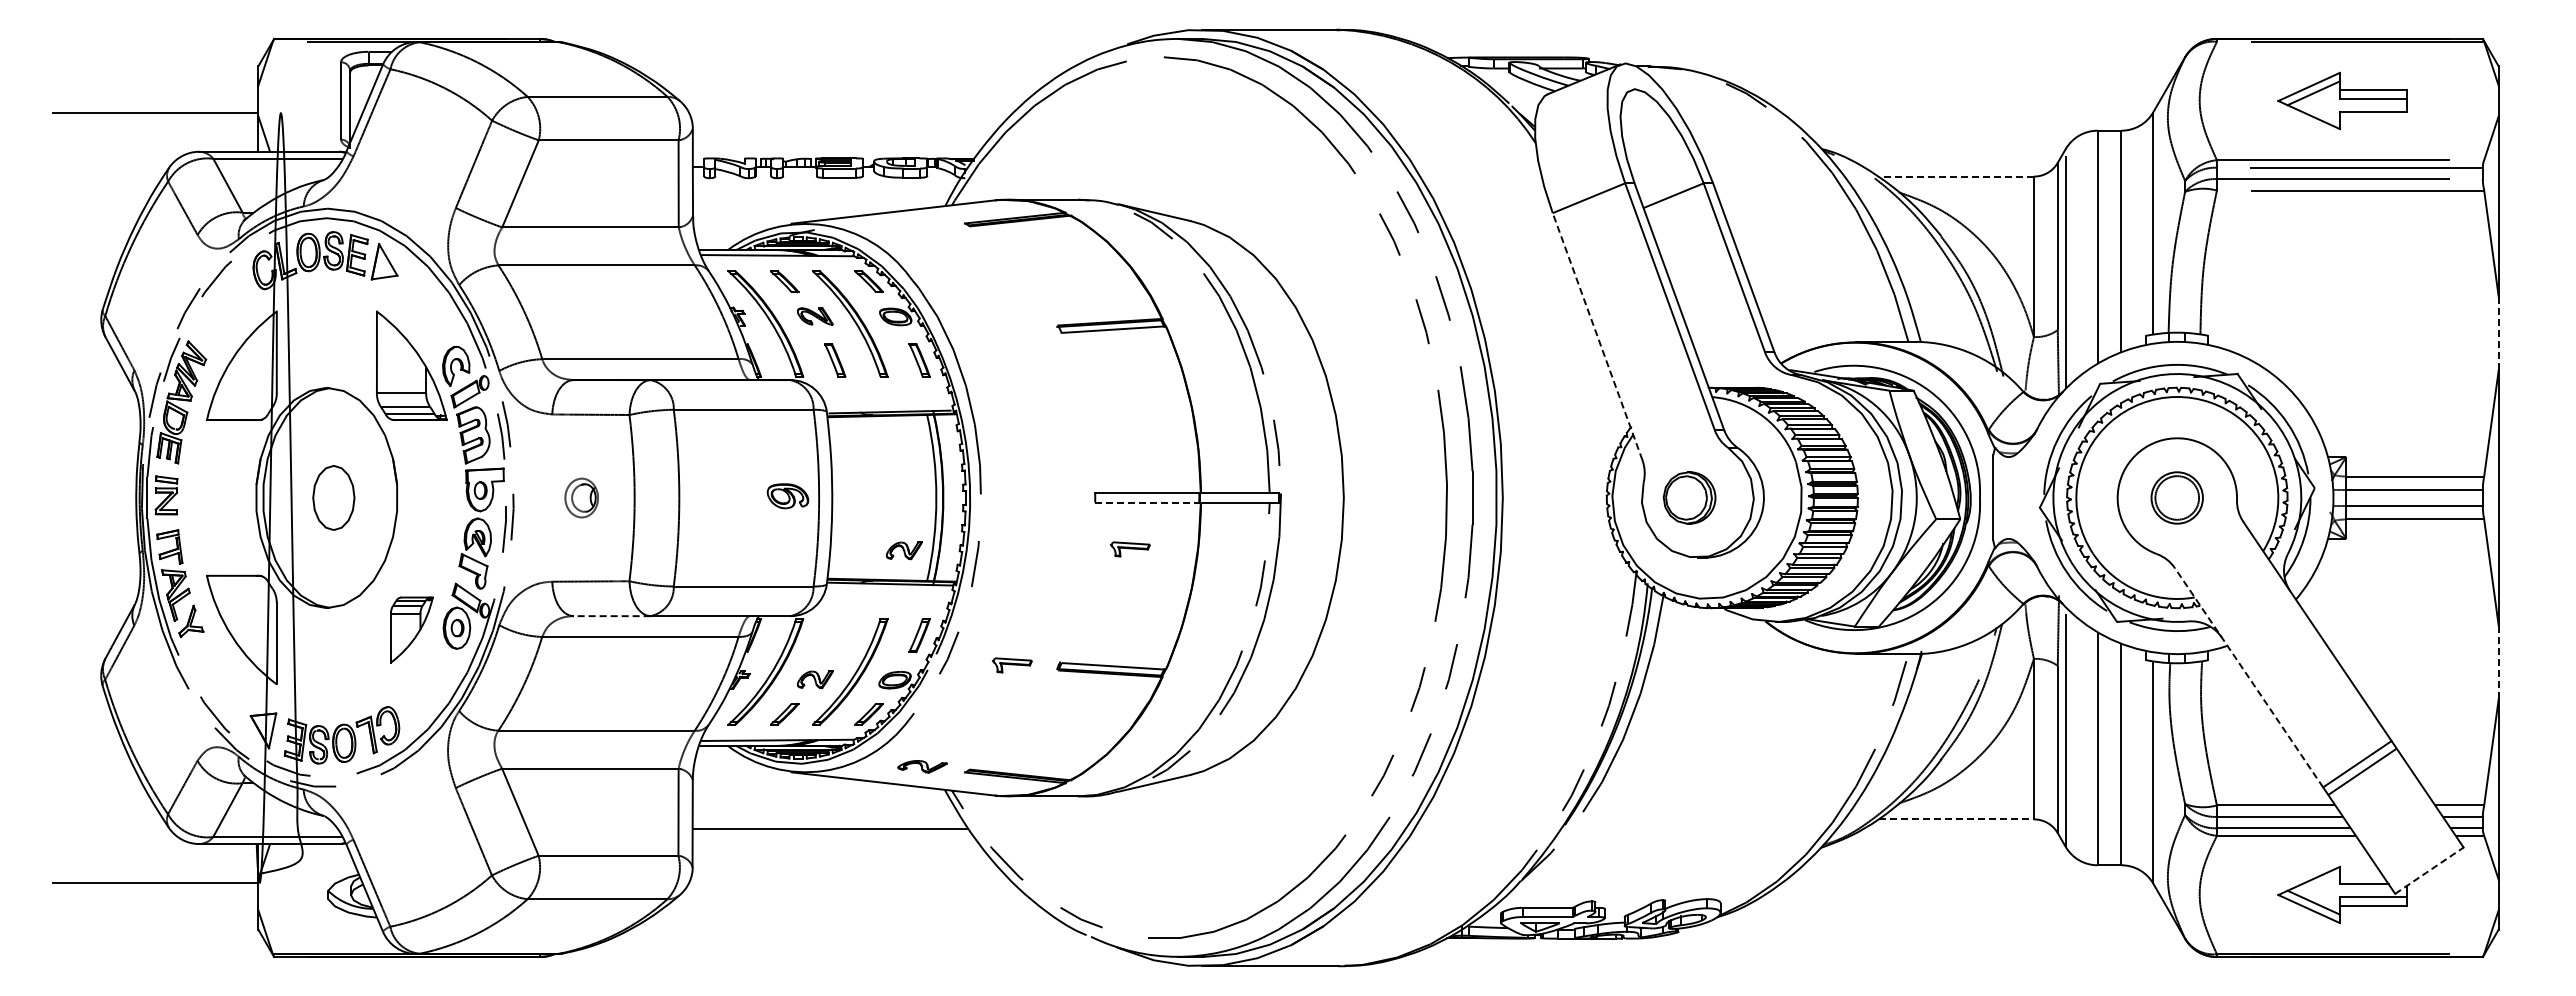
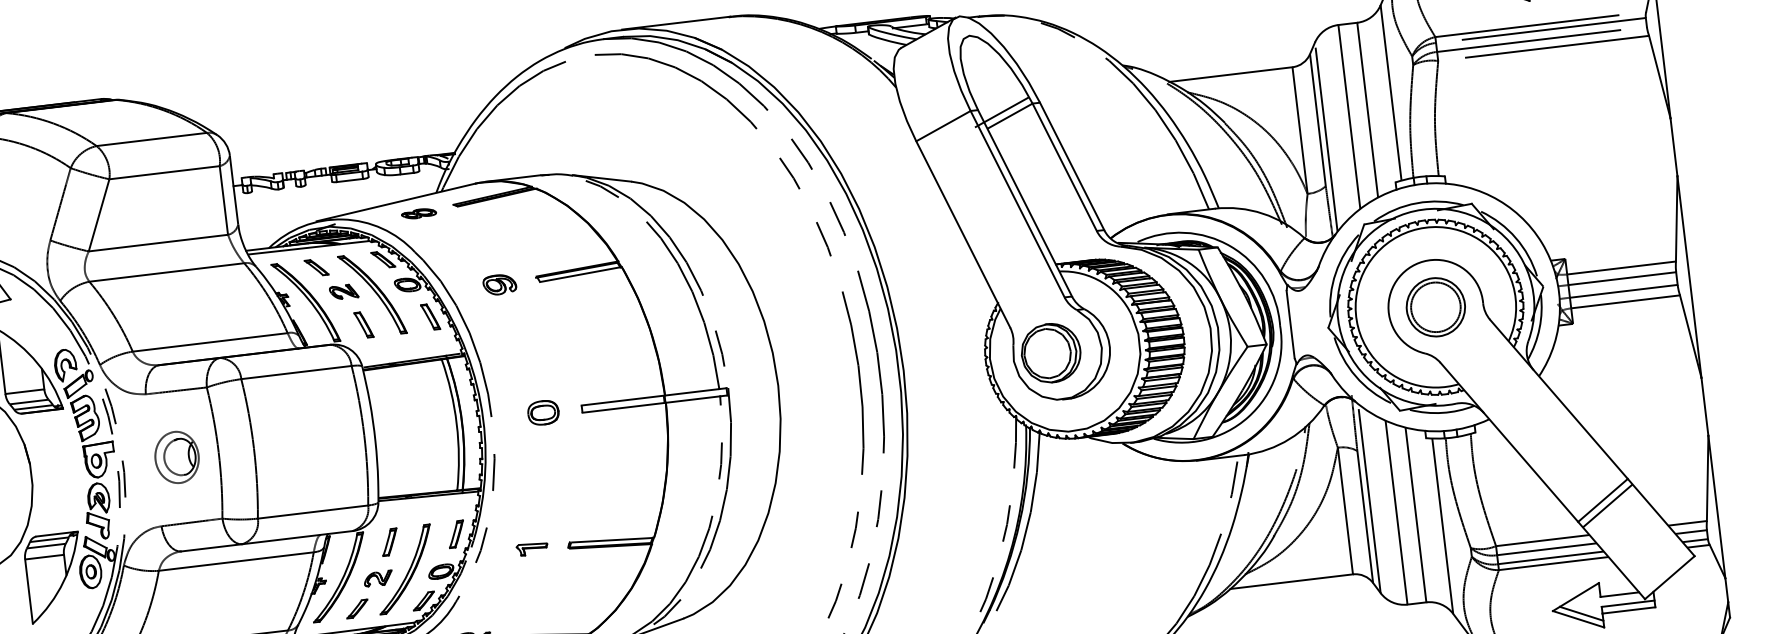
line: (1955, 176) -> (1230, 74), dashed -> solid
line: (1664, 189) -> (1002, 112), added
part: (920, 229) -> (418, 213), added
line: (2498, 333) -> (1673, 147), dashed -> solid
line: (1597, 336) -> (963, 234), dashed -> solid
part: (787, 496) -> (499, 284), moved
part: (1046, 496) -> (543, 412), added
part: (581, 497) -> (176, 457), size x1.67
part: (1689, 497) -> (1050, 352), size x1.43
part: (2176, 497) -> (1435, 307), size x1.43
line: (1148, 502) -> (624, 407), dashed -> solid
part: (1129, 549) -> (613, 446), removed
part: (903, 550) -> (435, 468), removed
line: (612, 616) -> (212, 548), dashed -> solid
part: (411, 629) -> (55, 577), size x1.67
part: (835, 635) -> (390, 542), added
line: (2498, 662) -> (1704, 406), dashed -> solid
line: (2248, 677) -> (1508, 442), dashed -> solid
line: (1956, 819) -> (1291, 581), dashed -> solid
line: (2429, 870) -> (1669, 577), dashed -> solid

